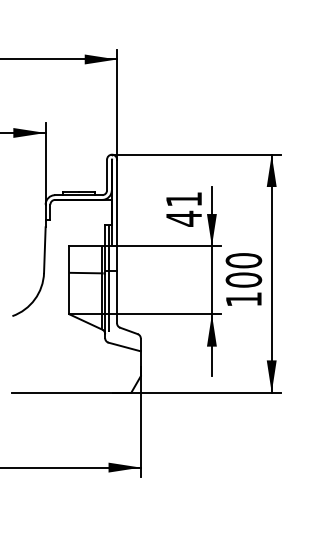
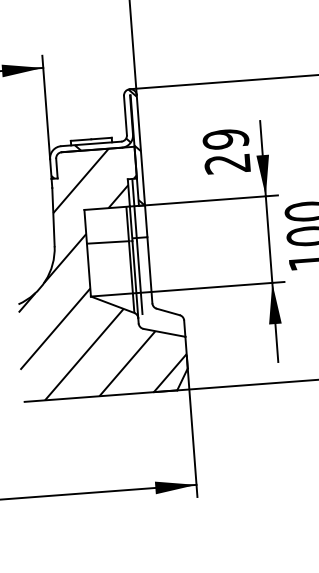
hatch: (81, 200) -> (95, 150), added
text: (183, 208) -> (226, 150), 41 -> 29
hatch: (75, 295) -> (96, 271), added

